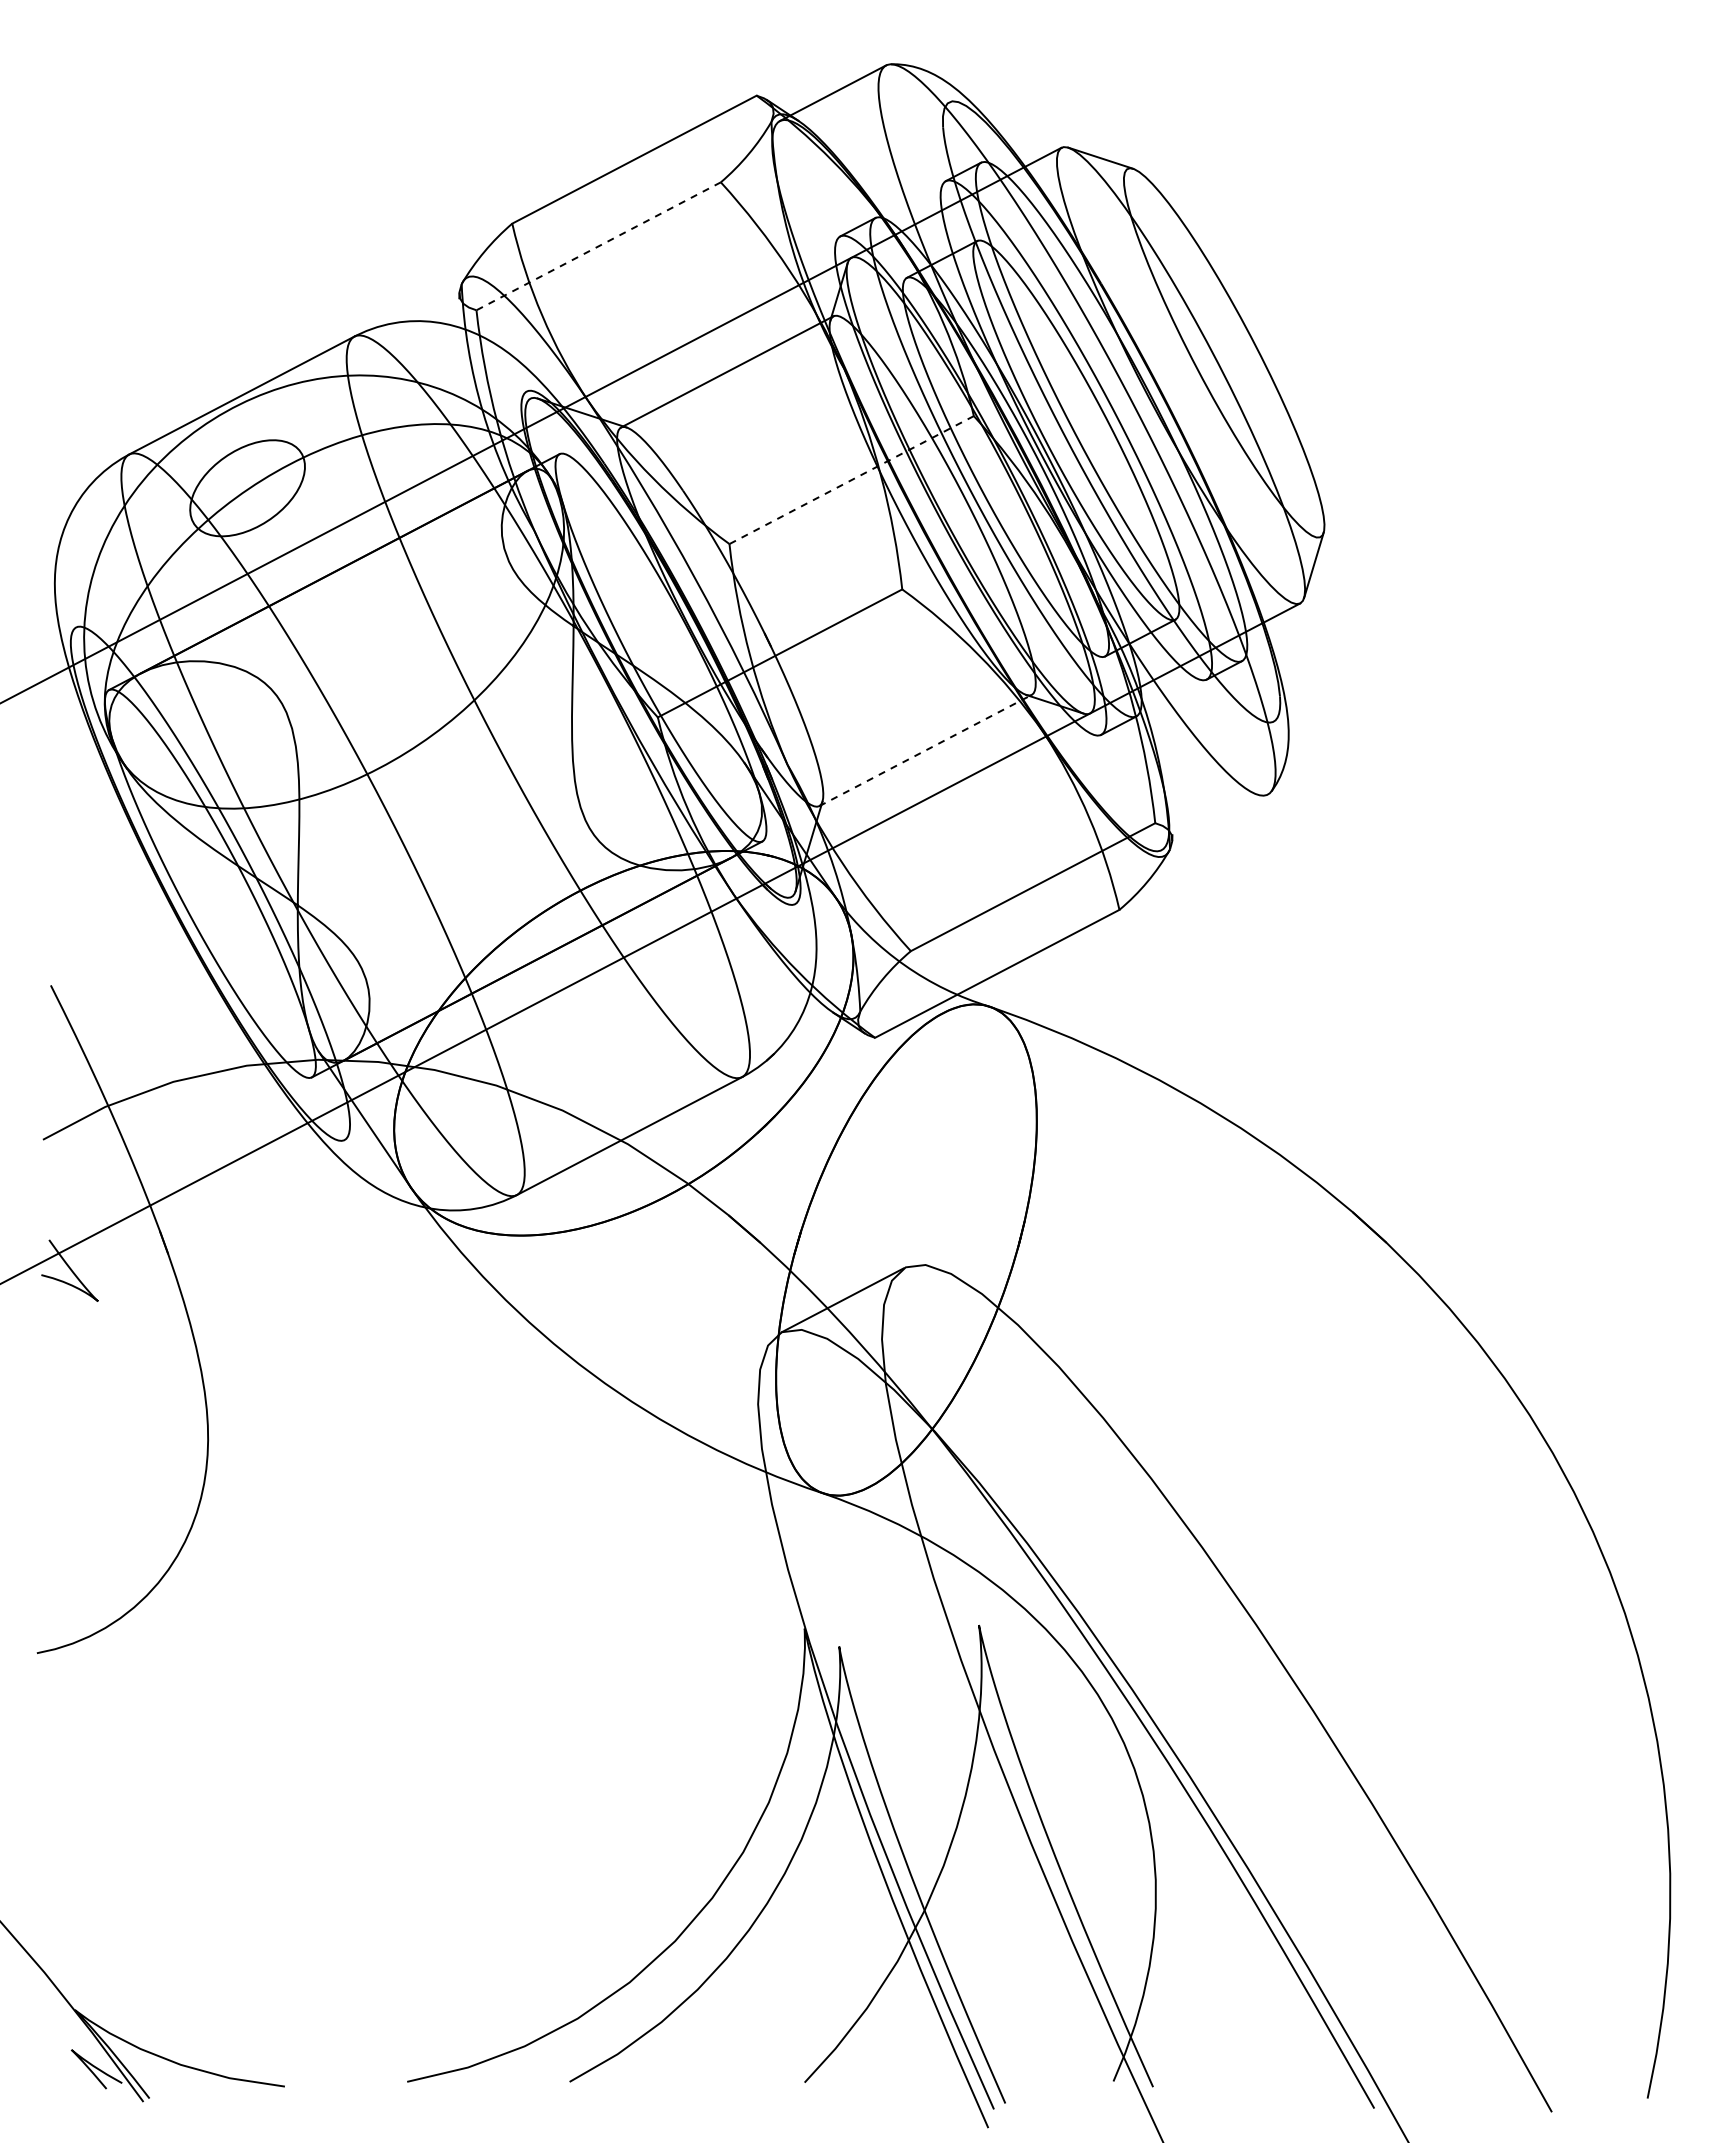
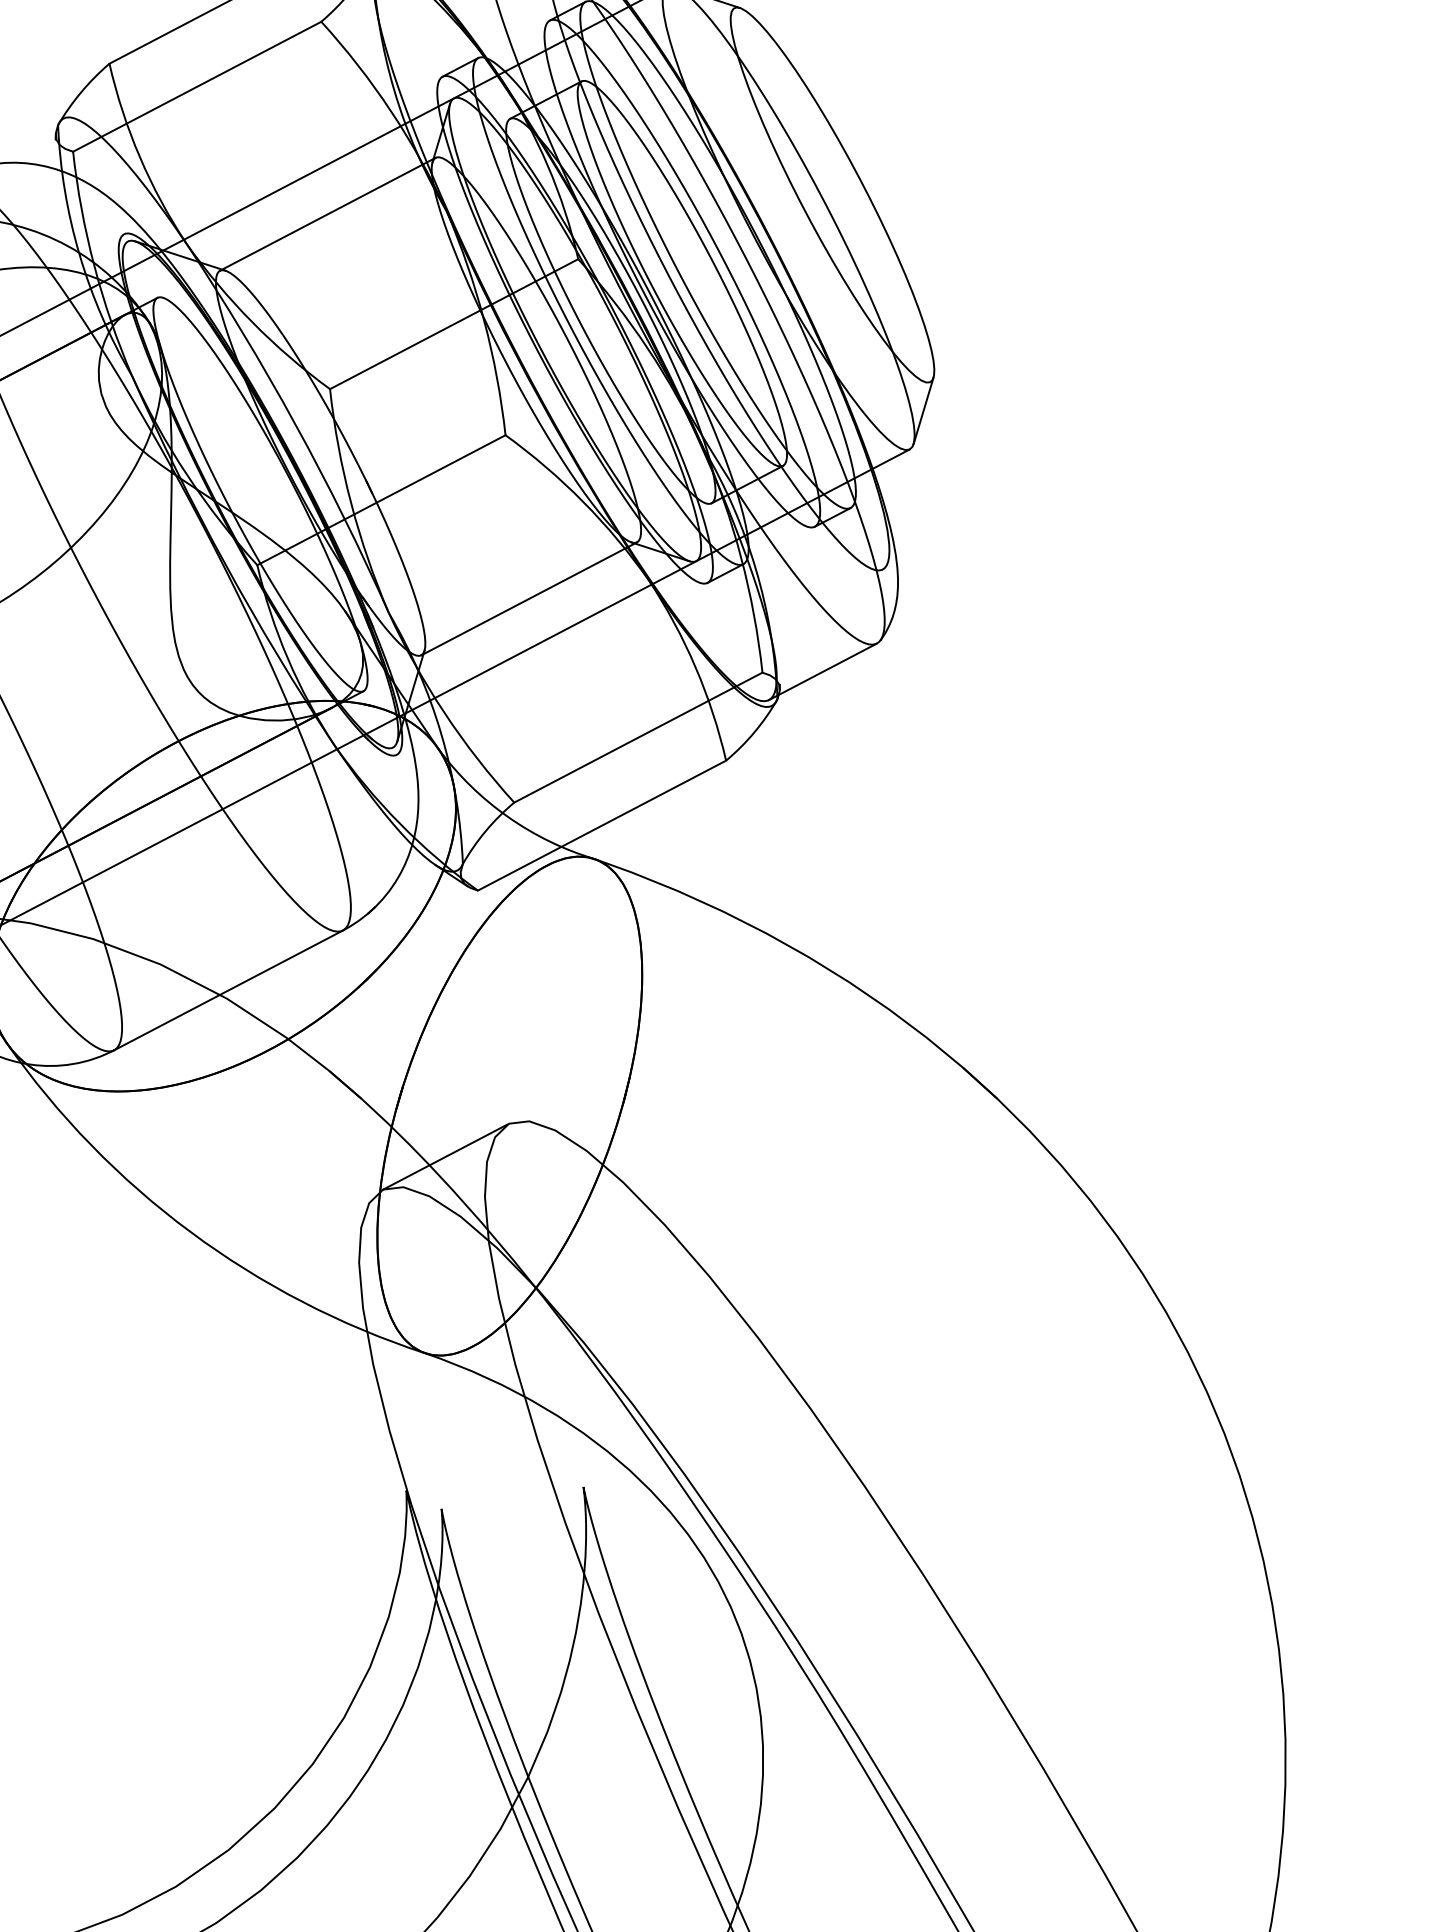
line: (598, 246) -> (197, 86), dashed -> solid
line: (851, 480) -> (453, 324), dashed -> solid
line: (925, 750) -> (529, 598), dashed -> solid
line: (1214, 822) -> (822, 671), added

